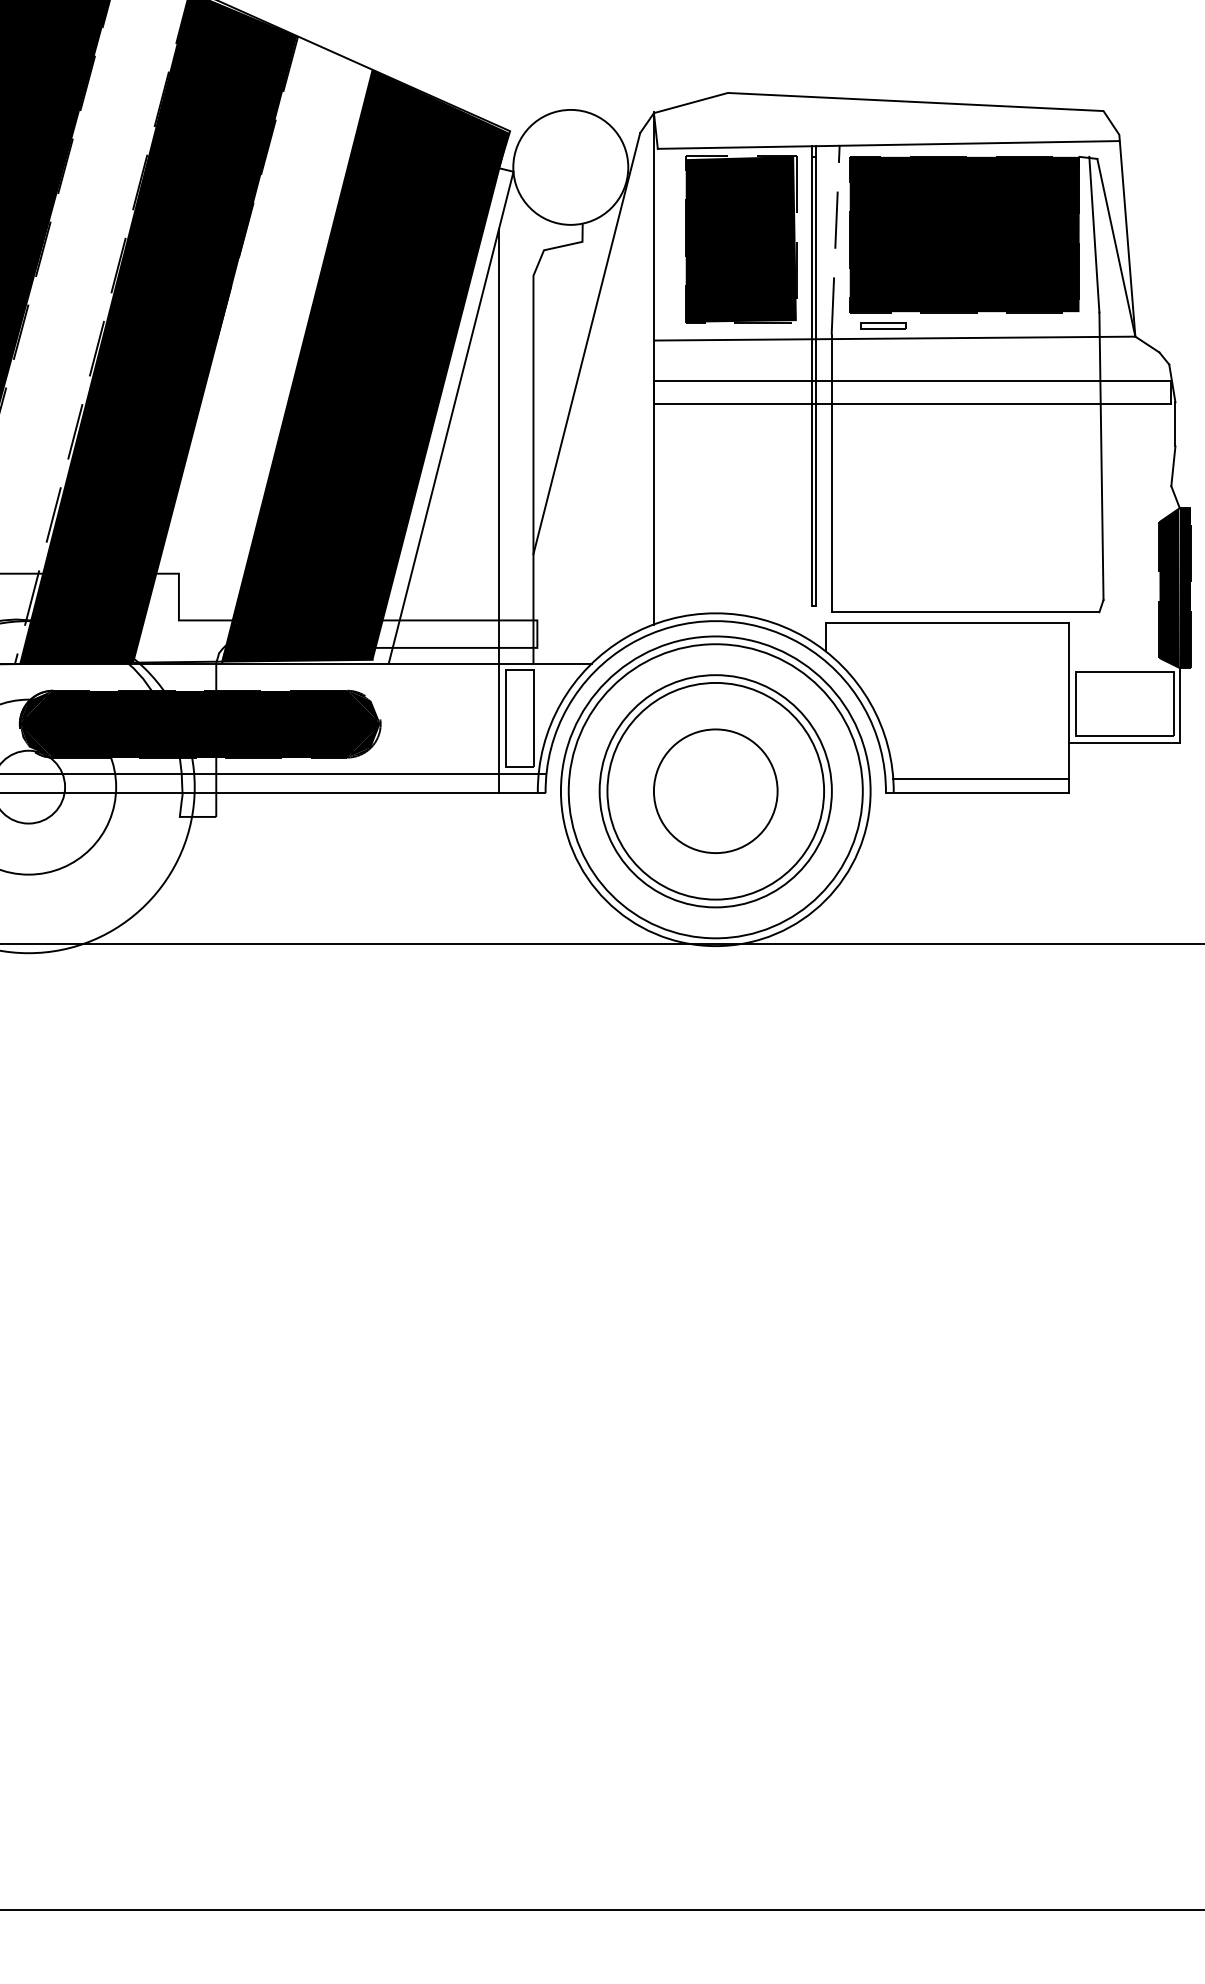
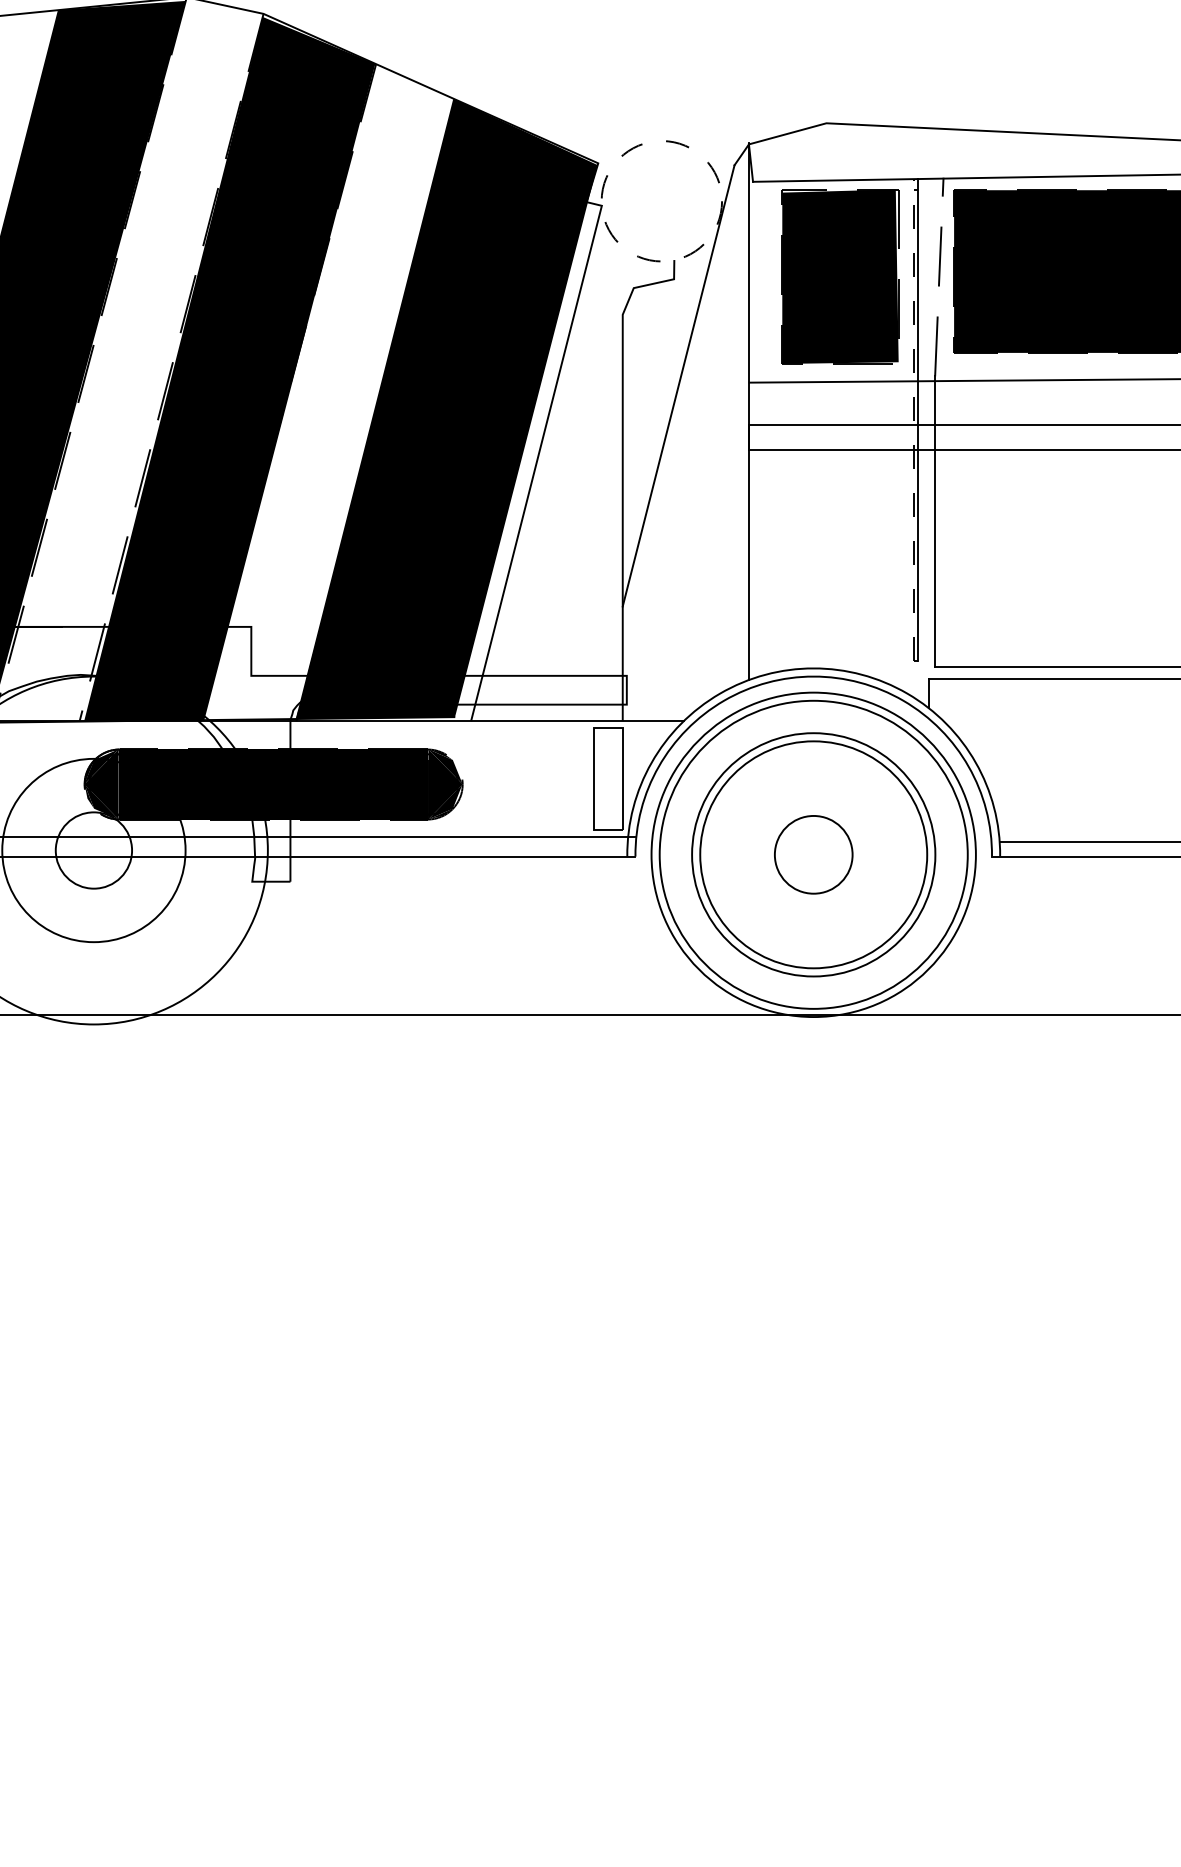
circle: (570, 166) -> (661, 200), solid -> dashed
part: (883, 325) -> (989, 366), removed
line: (811, 376) -> (914, 420), solid -> dashed
line: (498, 511) -> (586, 561), removed
circle: (715, 791) -> (813, 855), size x0.6

